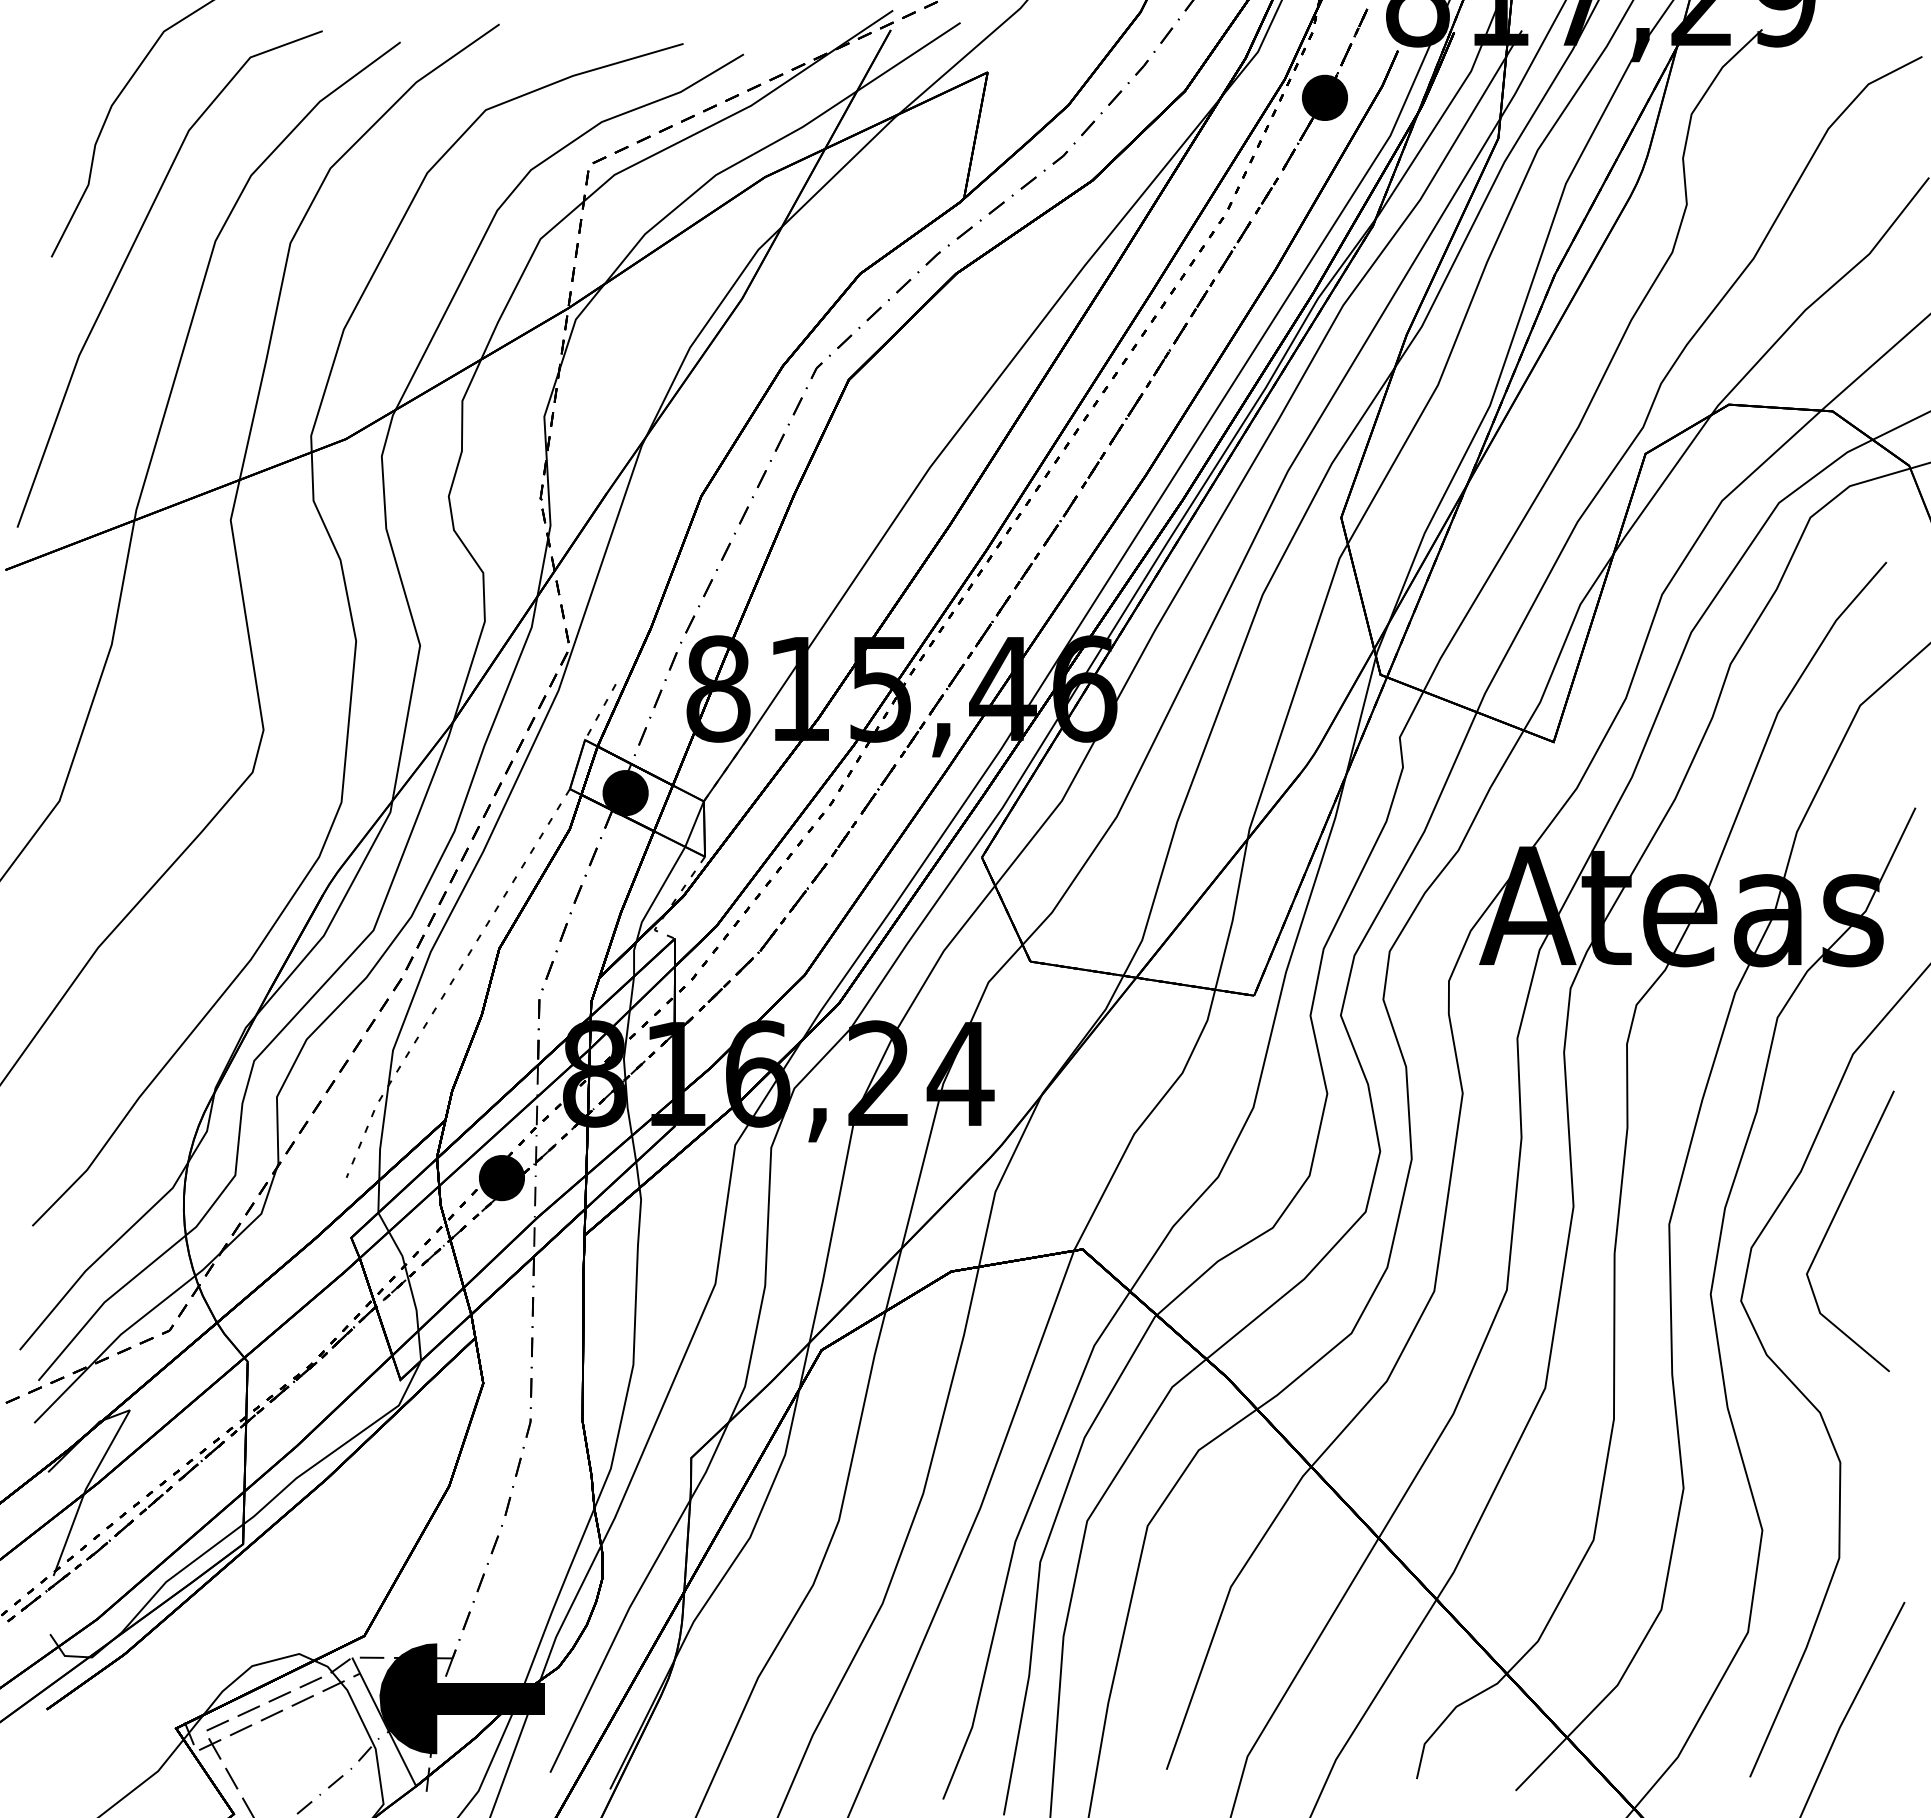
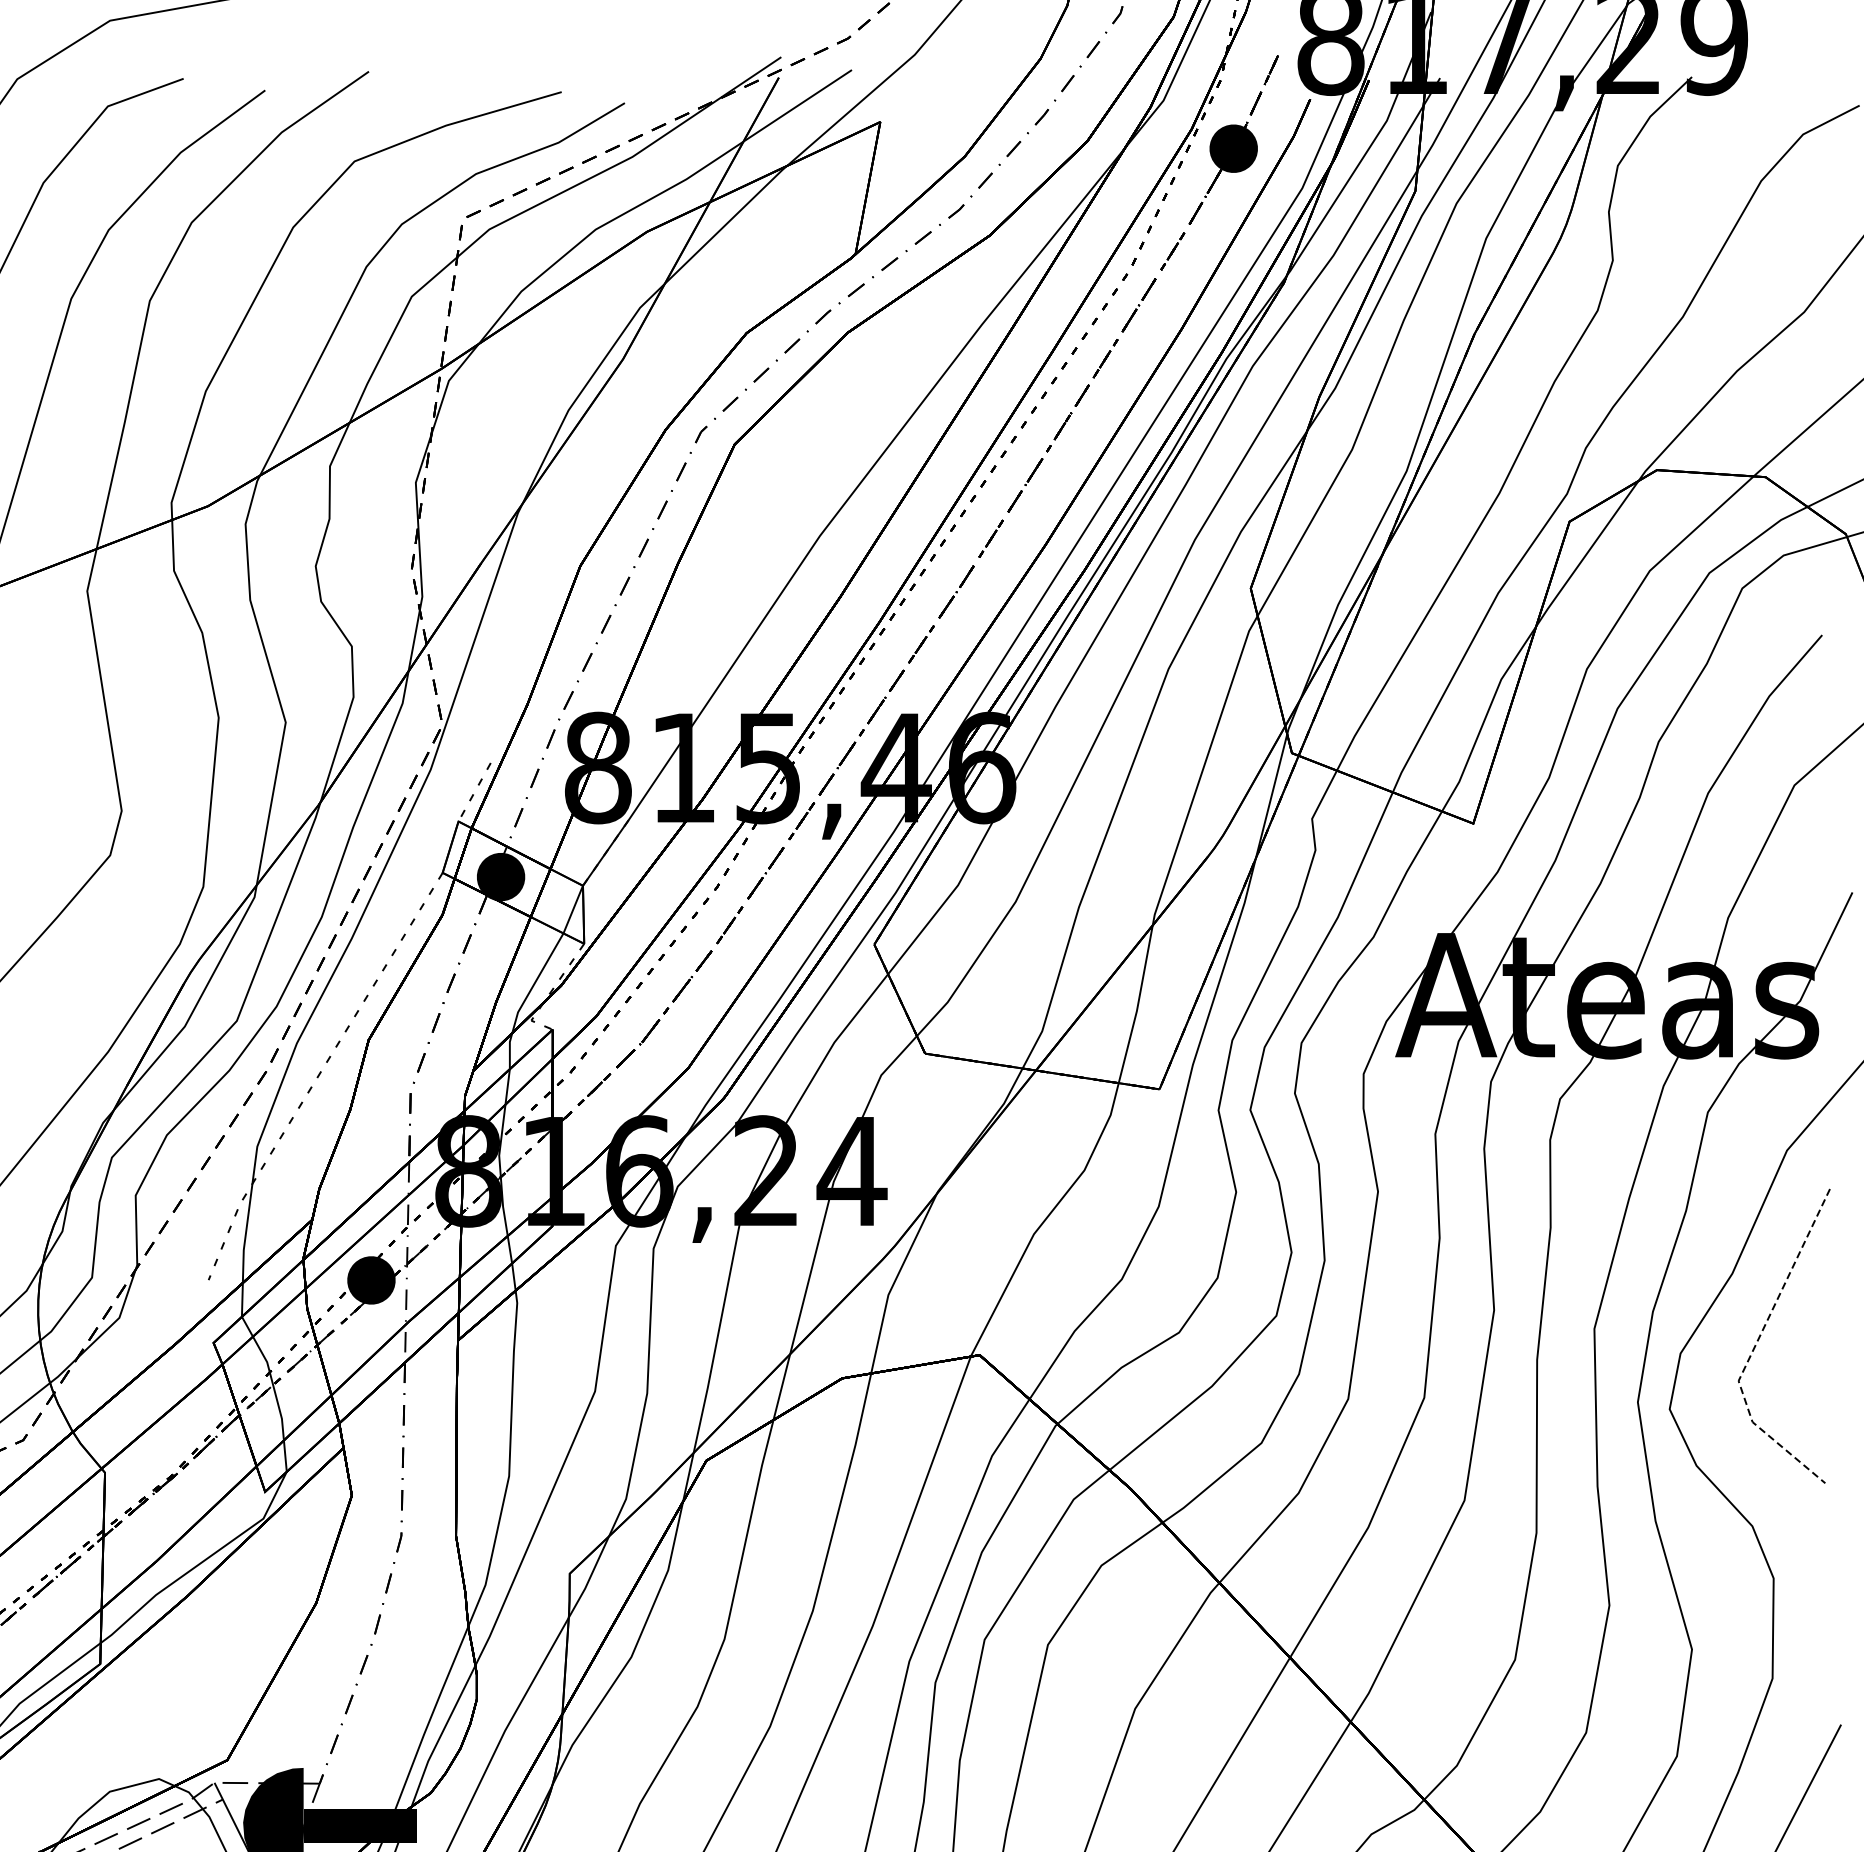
line: (1821, 1243) -> (1753, 1348), solid -> dashed

